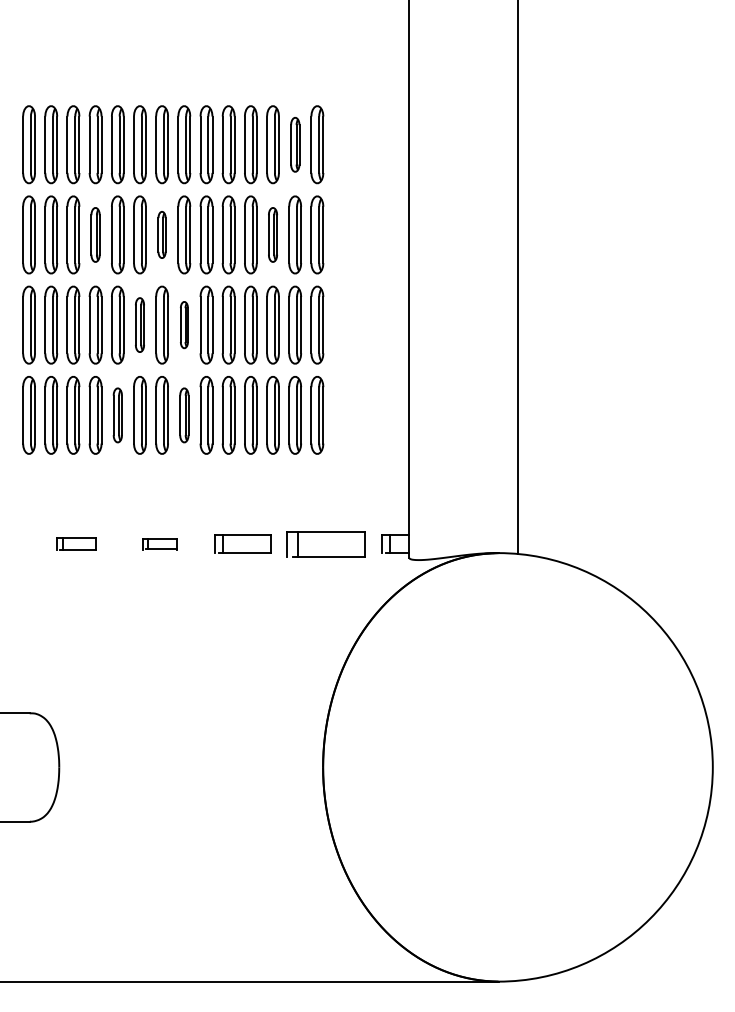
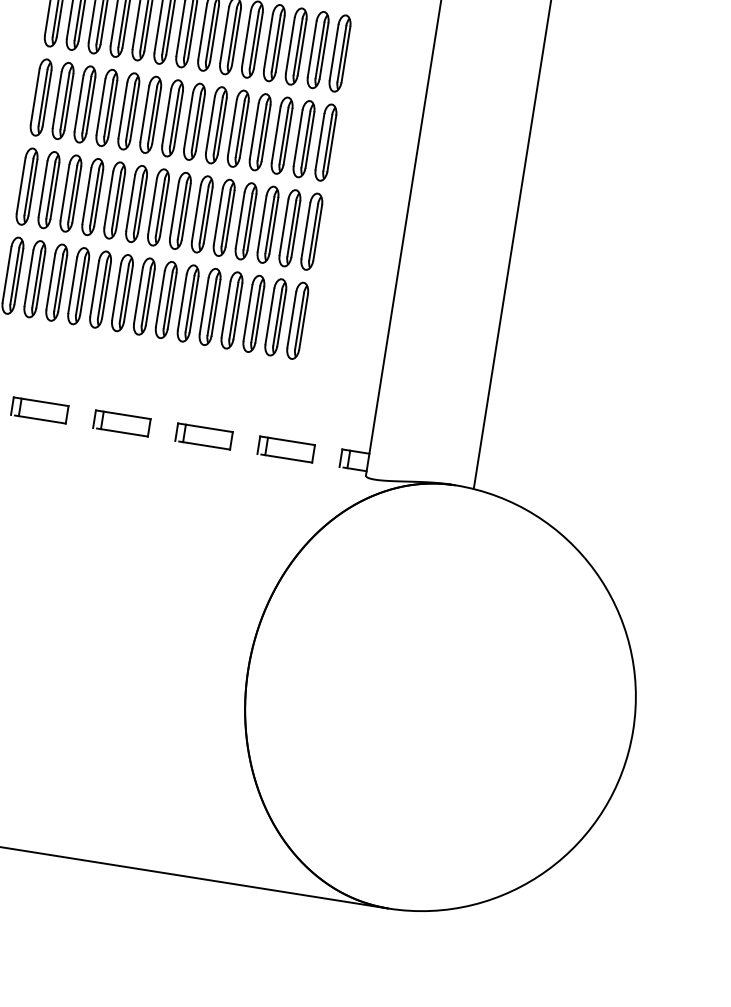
part: (295, 144) -> (318, 49), size x1.43
part: (95, 234) -> (106, 107), size x1.43
part: (161, 234) -> (172, 117), size x1.67
part: (272, 234) -> (281, 135), size x1.43
part: (139, 324) -> (136, 203), size x1.43
part: (184, 324) -> (180, 210), size x1.67
part: (117, 415) -> (100, 289), size x1.43
part: (184, 415) -> (166, 300), size x1.43
part: (76, 543) -> (39, 409), size x1.43
part: (159, 543) -> (121, 422), size x1.67
part: (325, 543) -> (285, 448), size x0.71

